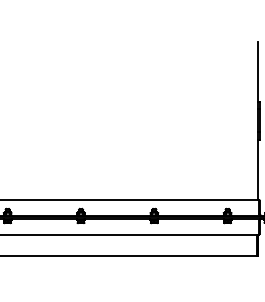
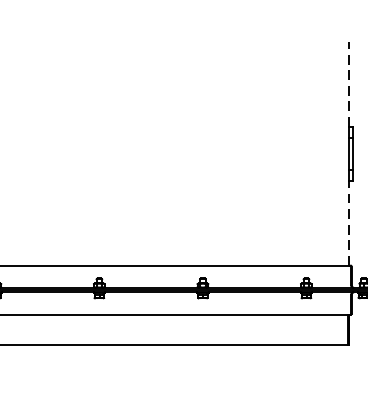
line: (258, 71) -> (349, 84), solid -> dashed
line: (258, 170) -> (349, 224), solid -> dashed

